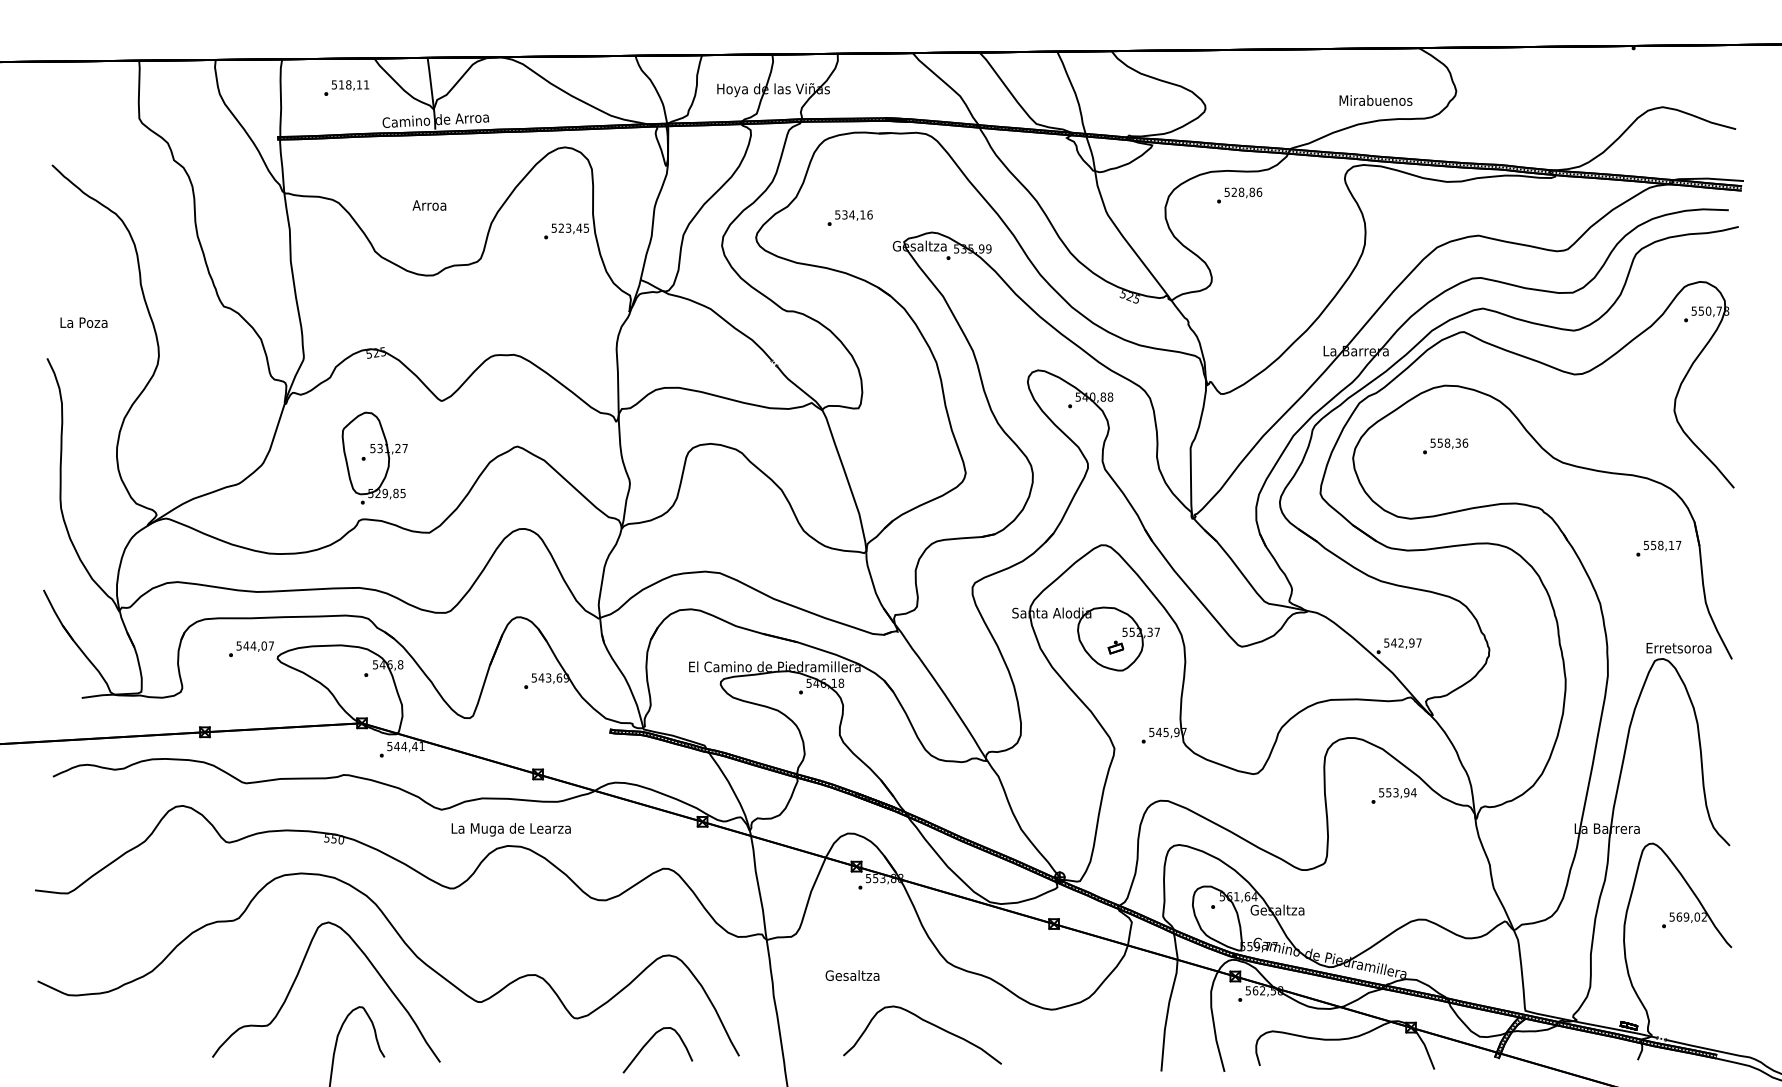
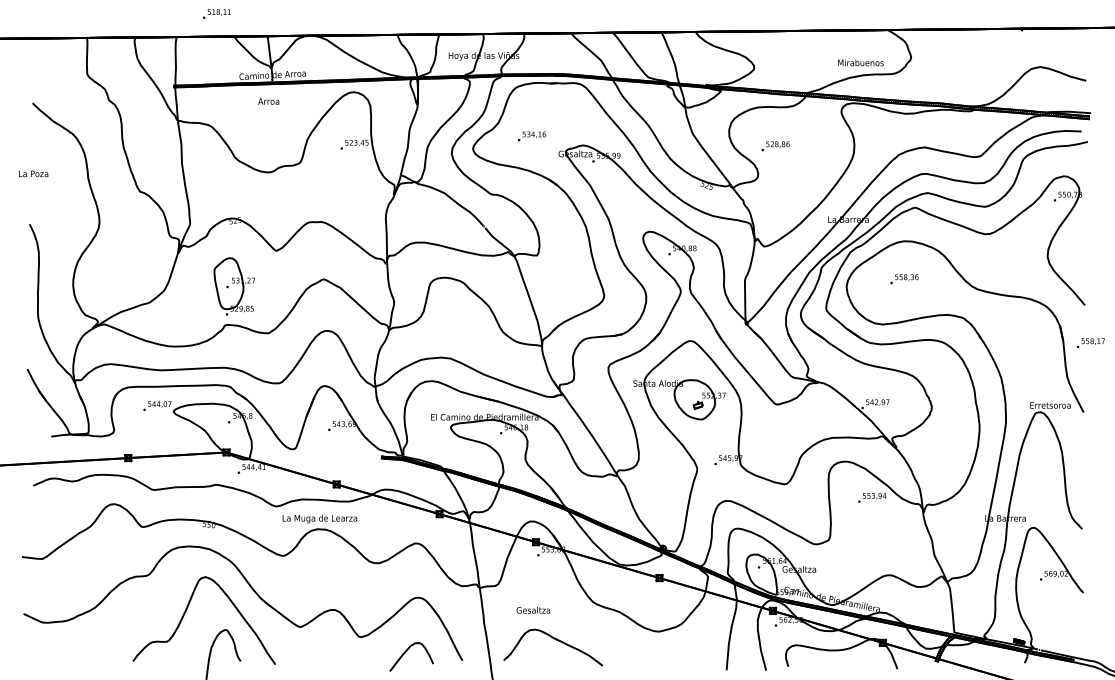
text: (345, 87) -> (216, 13), moved
text: (1239, 195) -> (775, 146), moved
text: (429, 205) -> (268, 101), moved
text: (83, 322) -> (33, 173), moved
text: (1658, 547) -> (1090, 342), moved
curve: (927, 1023) -> (556, 640), moved

